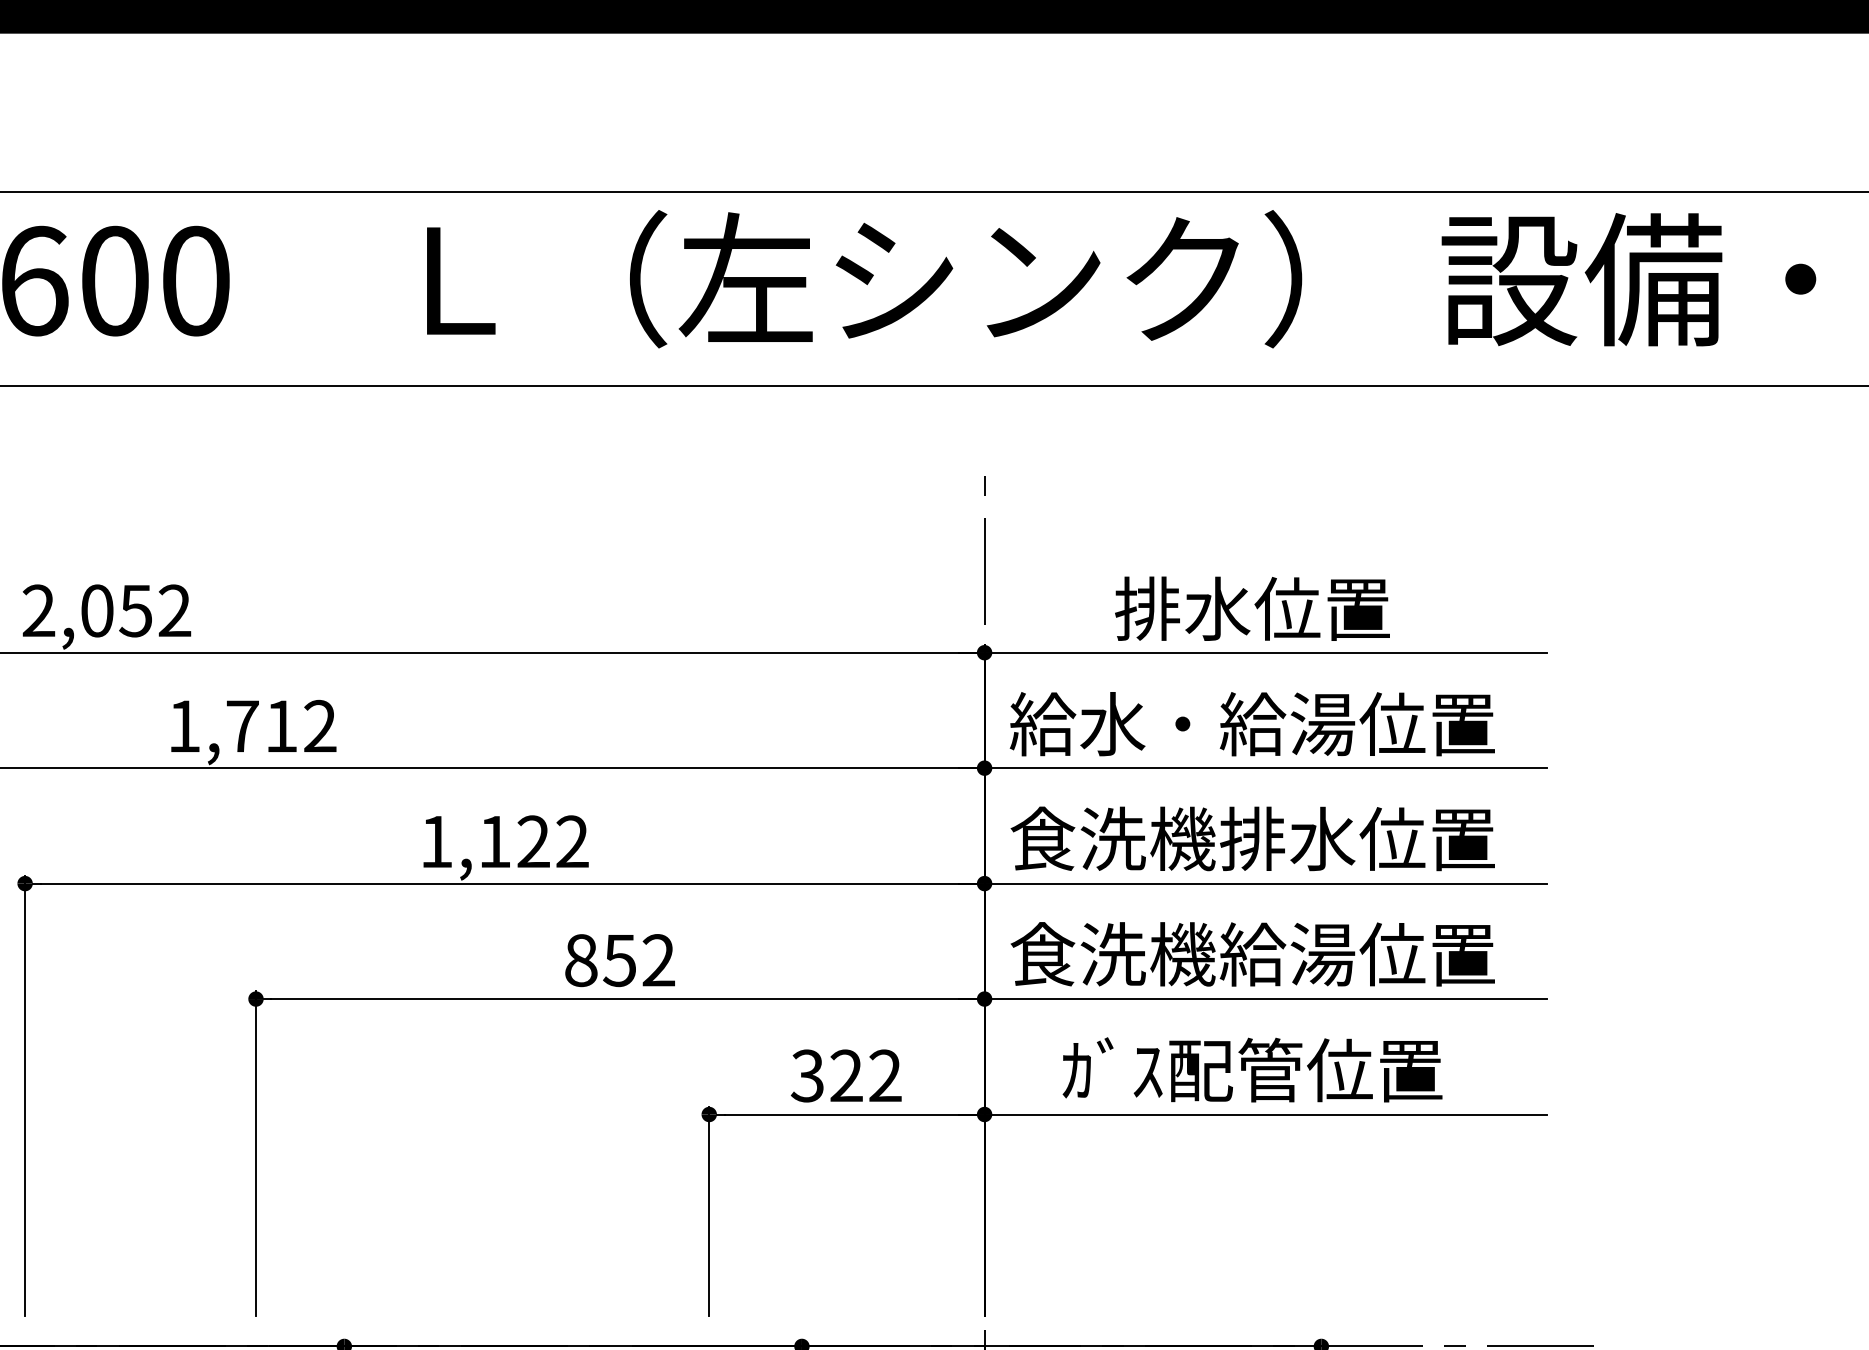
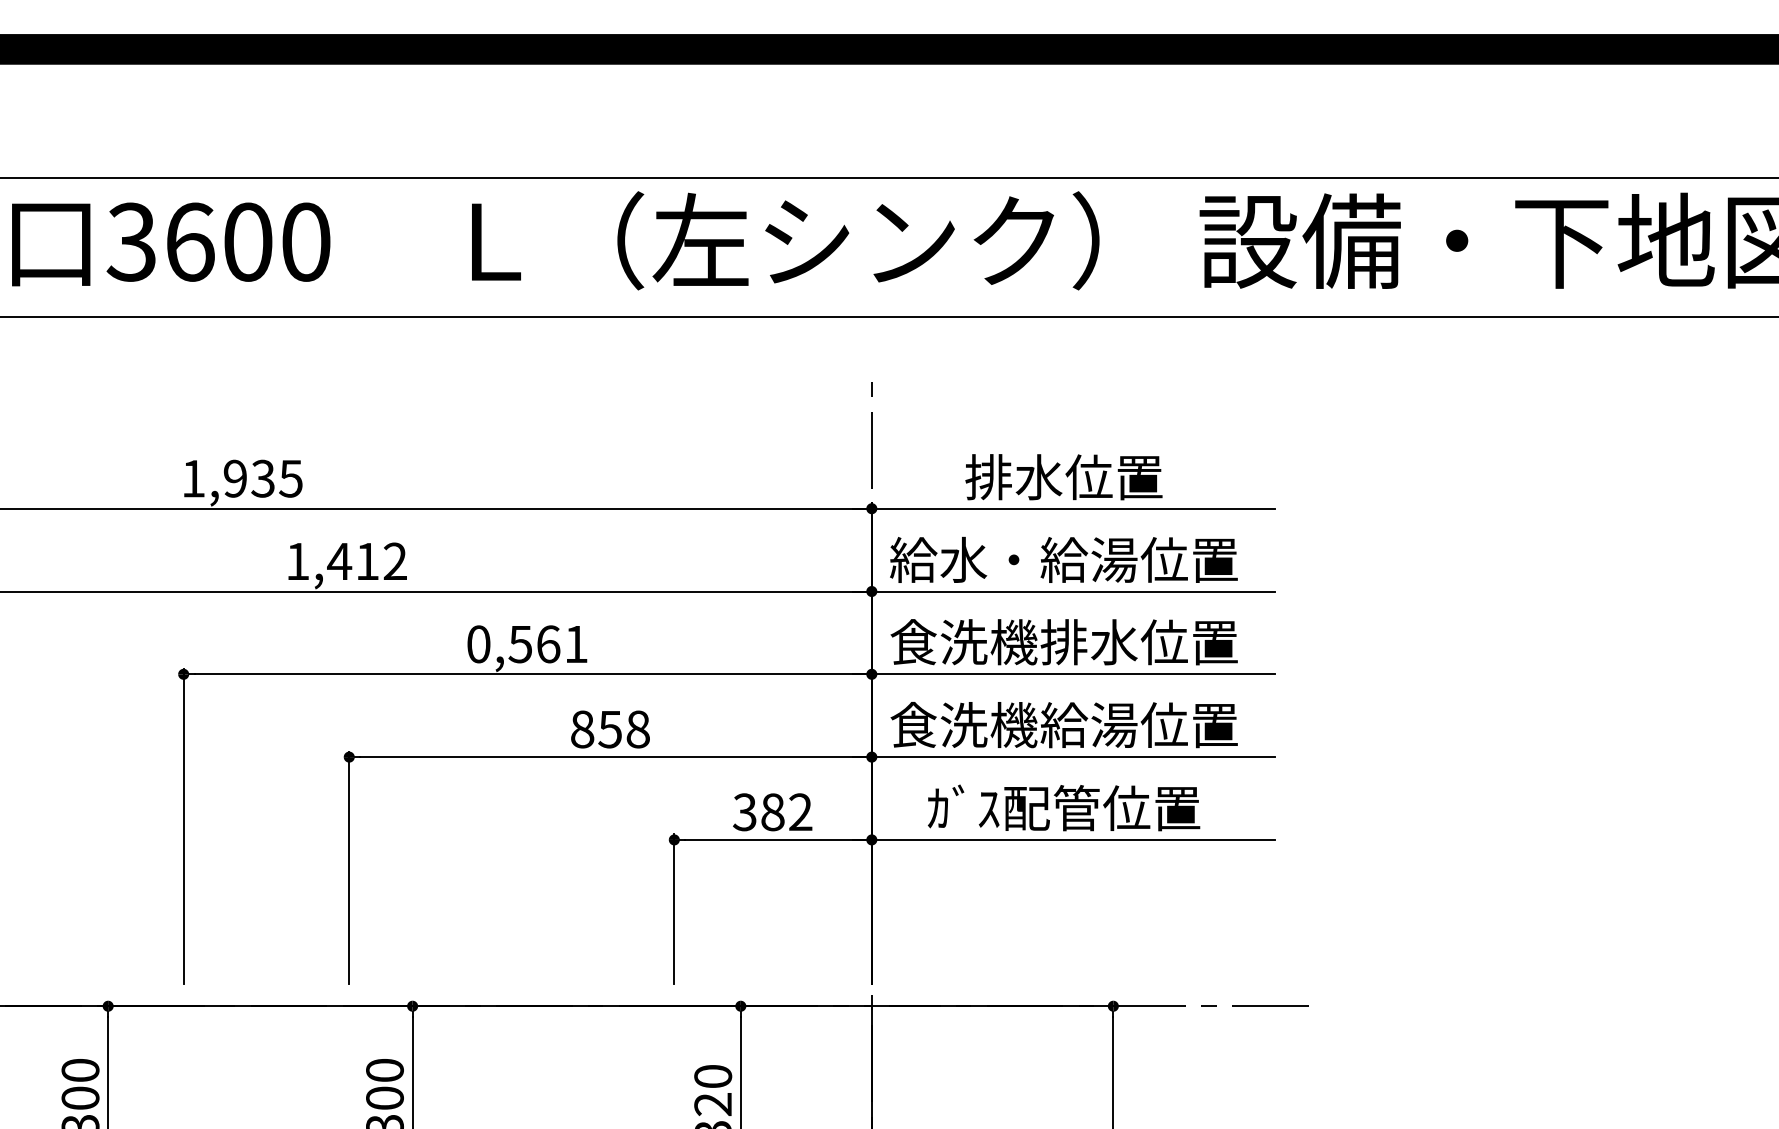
text: (107, 610) -> (242, 478), 2,052 -> 1,935
text: (242, 726) -> (339, 561), 1,712 -> 1,412
text: (504, 842) -> (527, 644), 1,122 -> 0,561
text: (657, 960) -> (637, 729), 852 -> 858
text: (846, 1076) -> (772, 812), 322 -> 382

